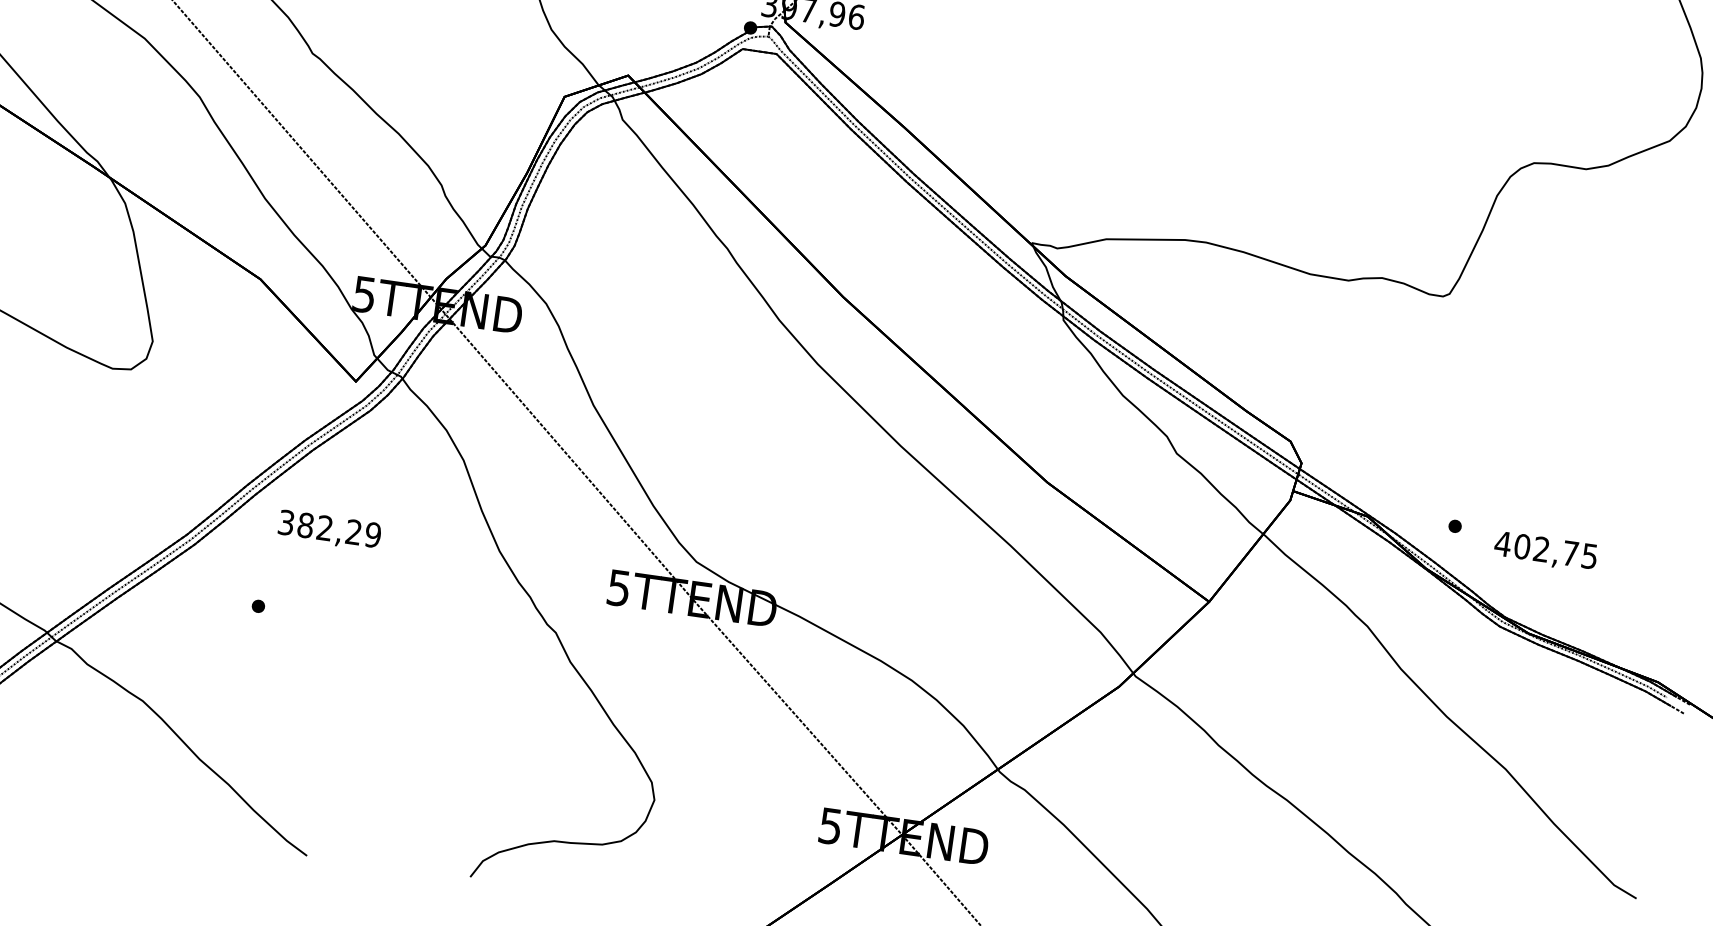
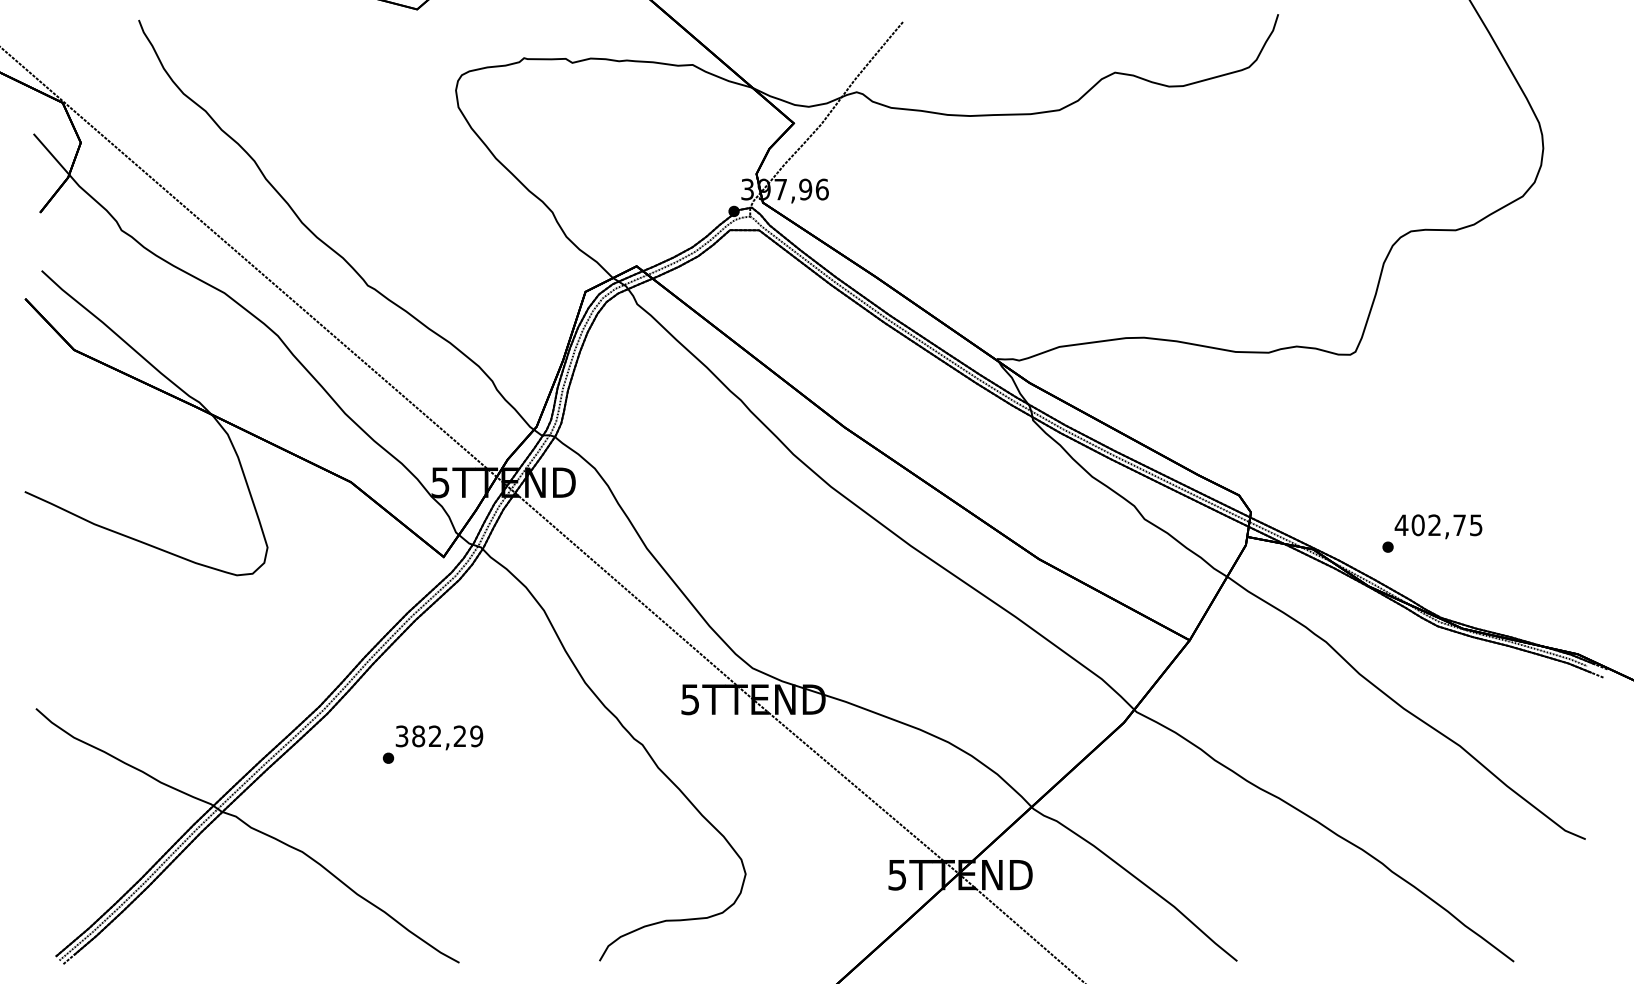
text: (329, 530) -> (439, 737), moved
text: (1545, 551) -> (1438, 526), moved

